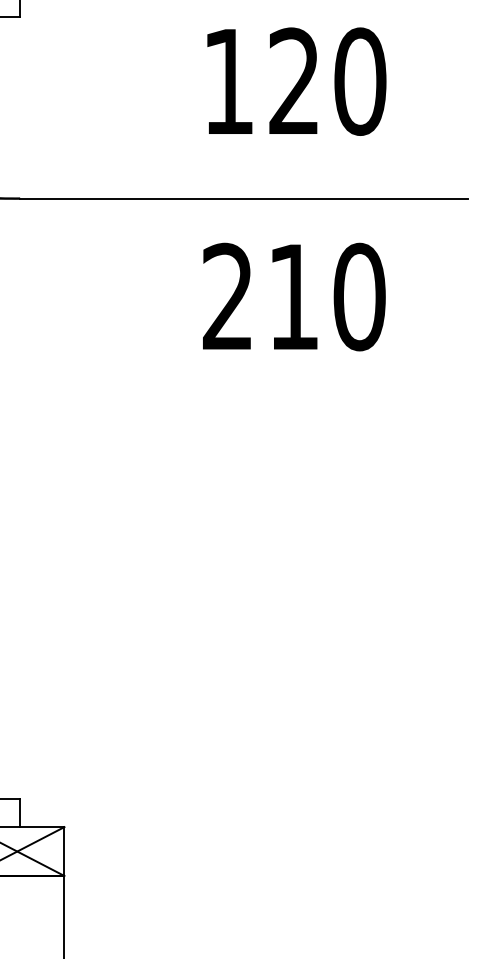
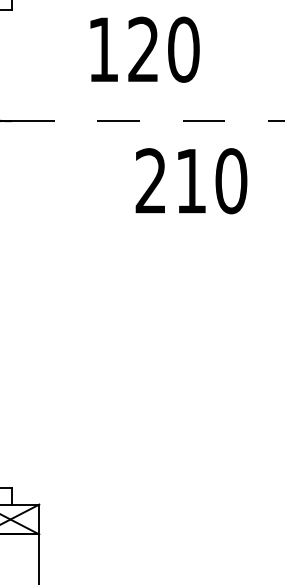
text: (295, 81) -> (144, 49), moved
line: (243, 199) -> (148, 121), solid -> dashed
text: (294, 297) -> (191, 181), moved

